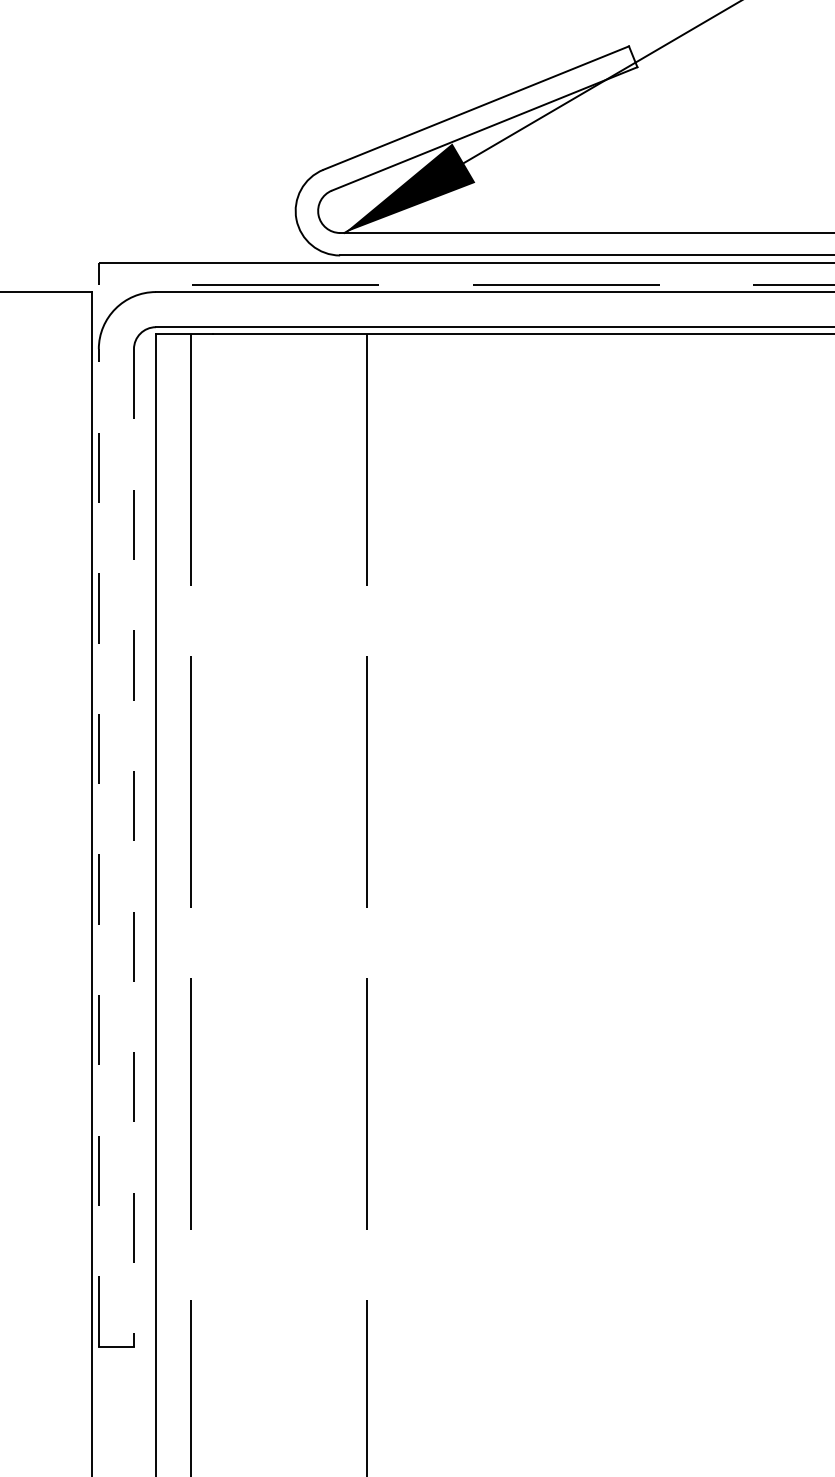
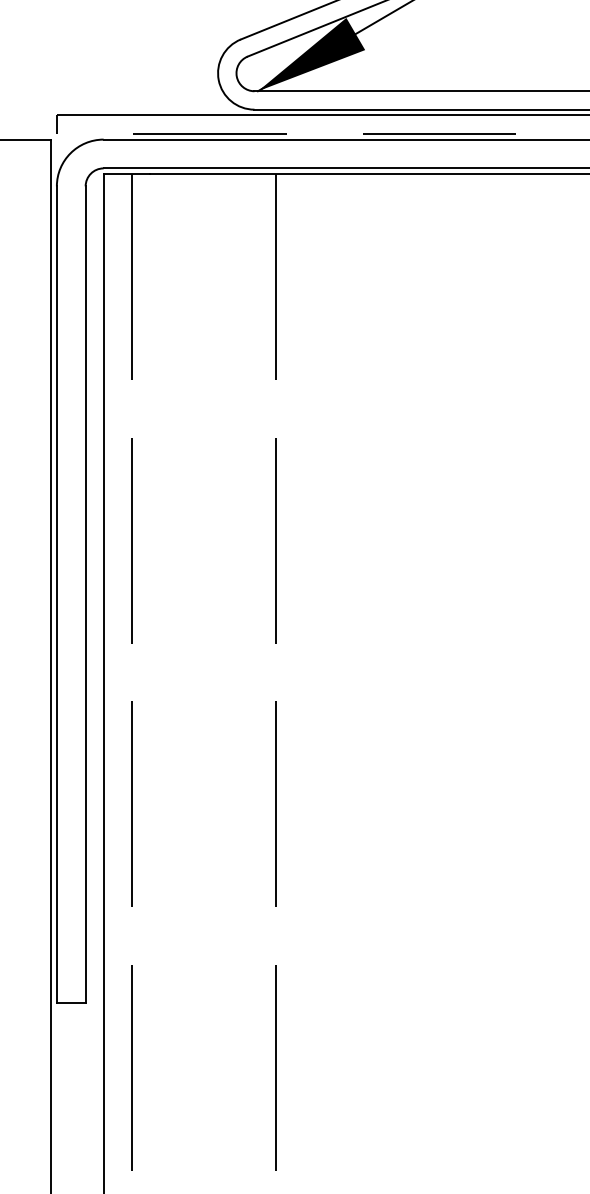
line: (98, 847) -> (56, 594), dashed -> solid
line: (133, 847) -> (85, 594), dashed -> solid

